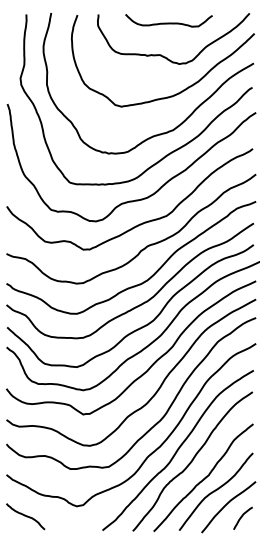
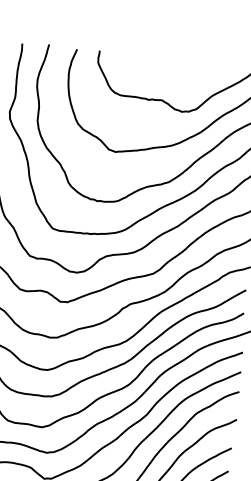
curve: (168, 22) -> (174, 66), removed

